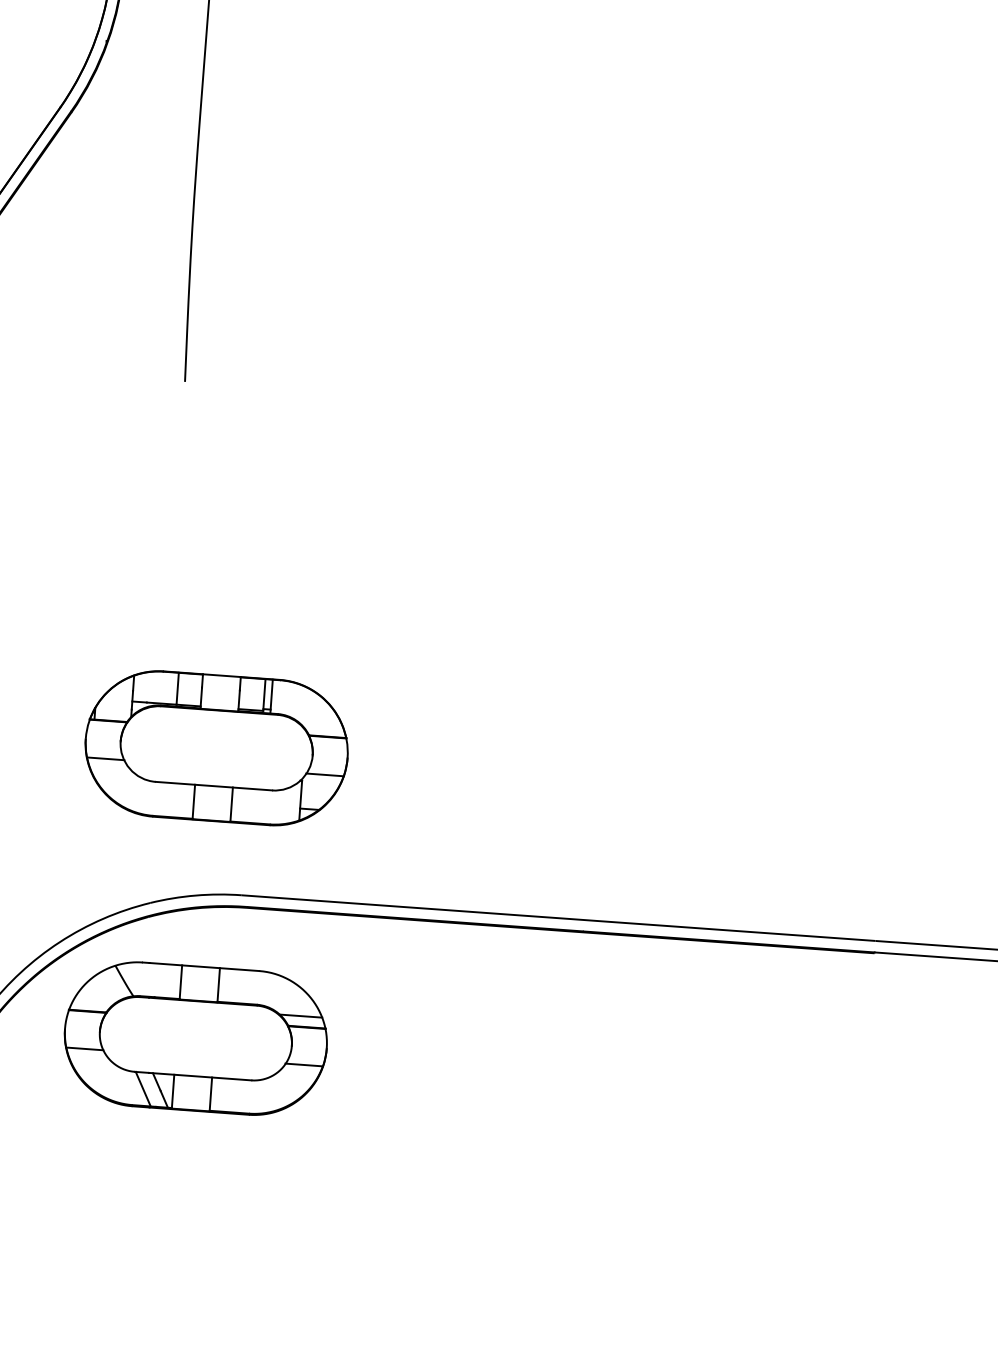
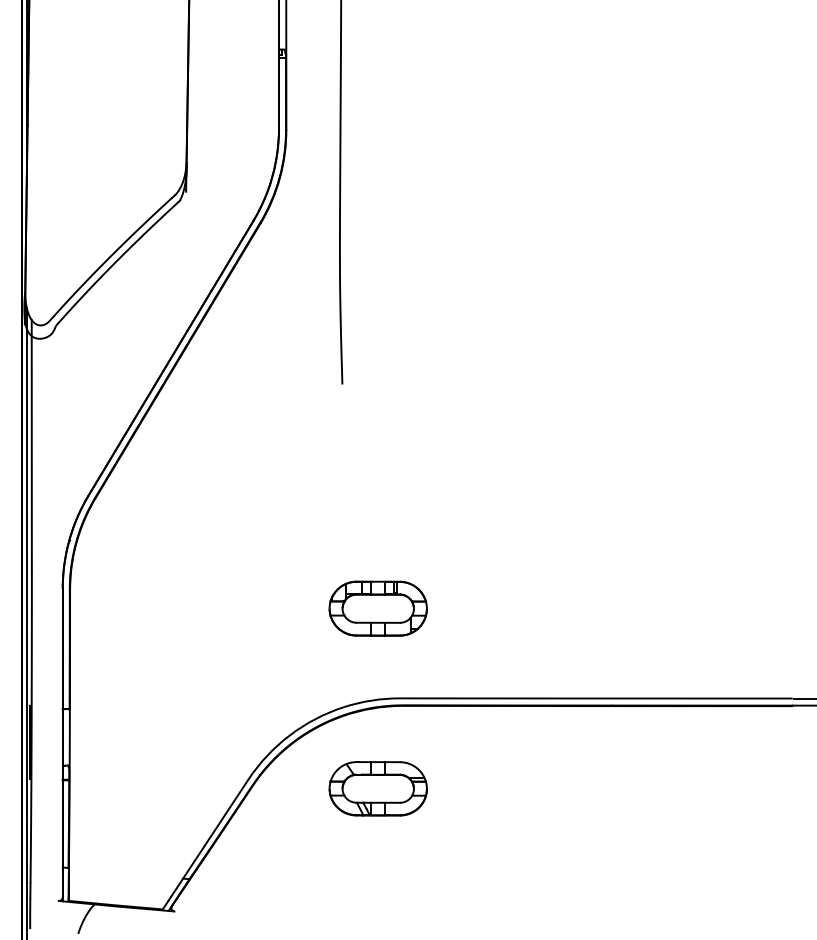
part: (217, 747) -> (378, 608), size x0.6
part: (196, 1038) -> (378, 788), size x0.6

